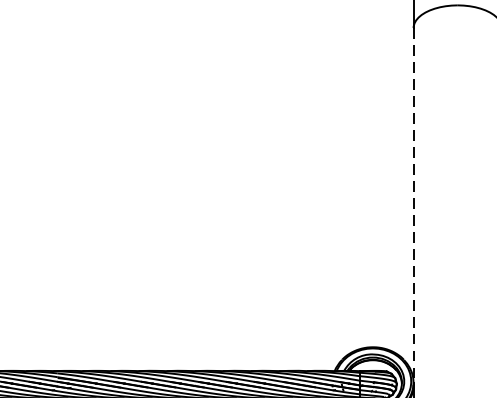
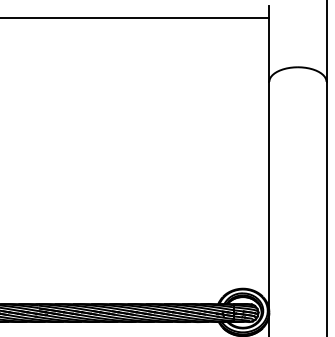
line: (413, 204) -> (269, 196), dashed -> solid

